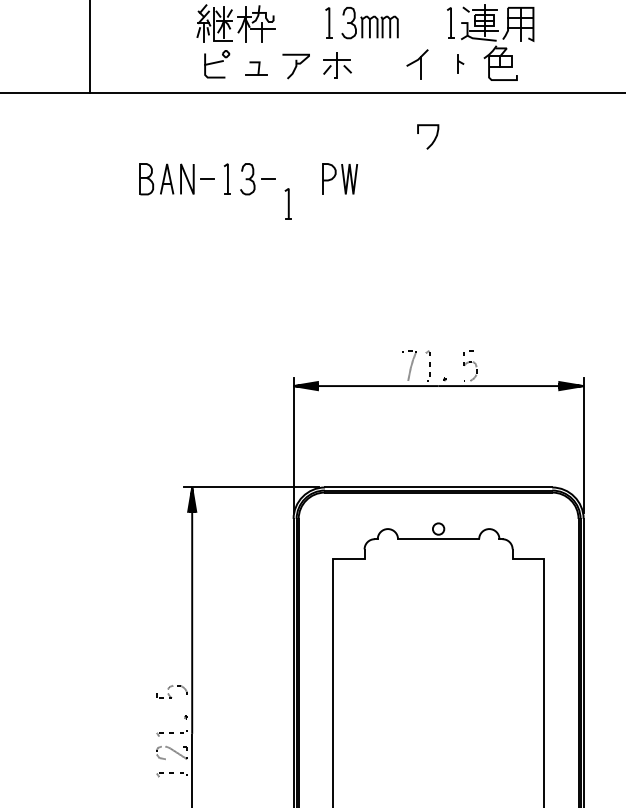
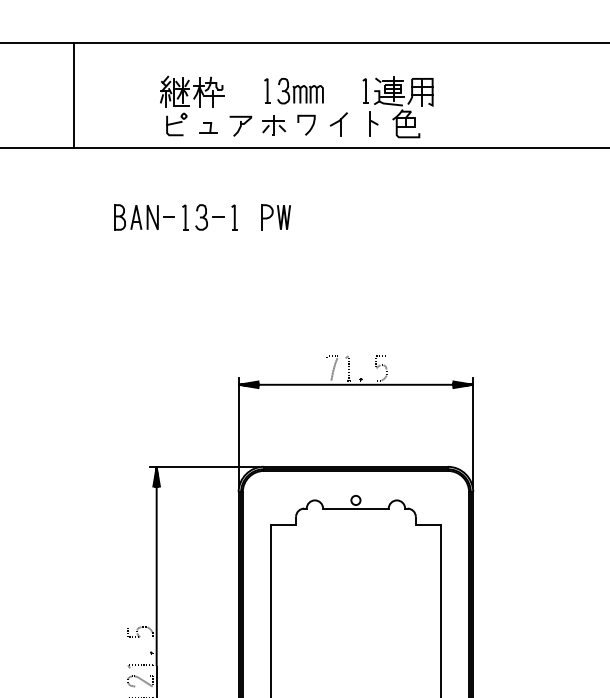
part: (460, 63) -> (373, 123), size x1.67
curve: (433, 139) -> (310, 127), moved
part: (288, 203) -> (234, 217), moved

